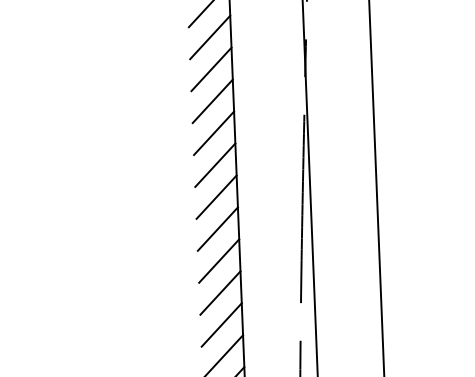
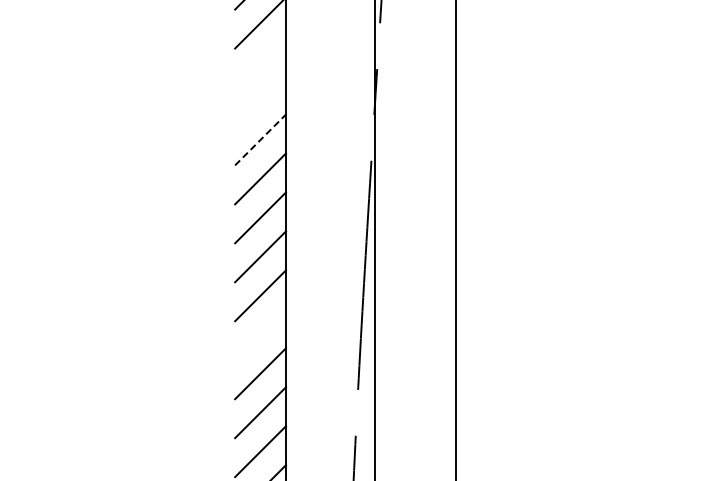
line: (210, 37) -> (260, 61), removed
line: (211, 69) -> (260, 100), removed
line: (212, 100) -> (260, 139), solid -> dashed
line: (219, 260) -> (260, 334), removed

